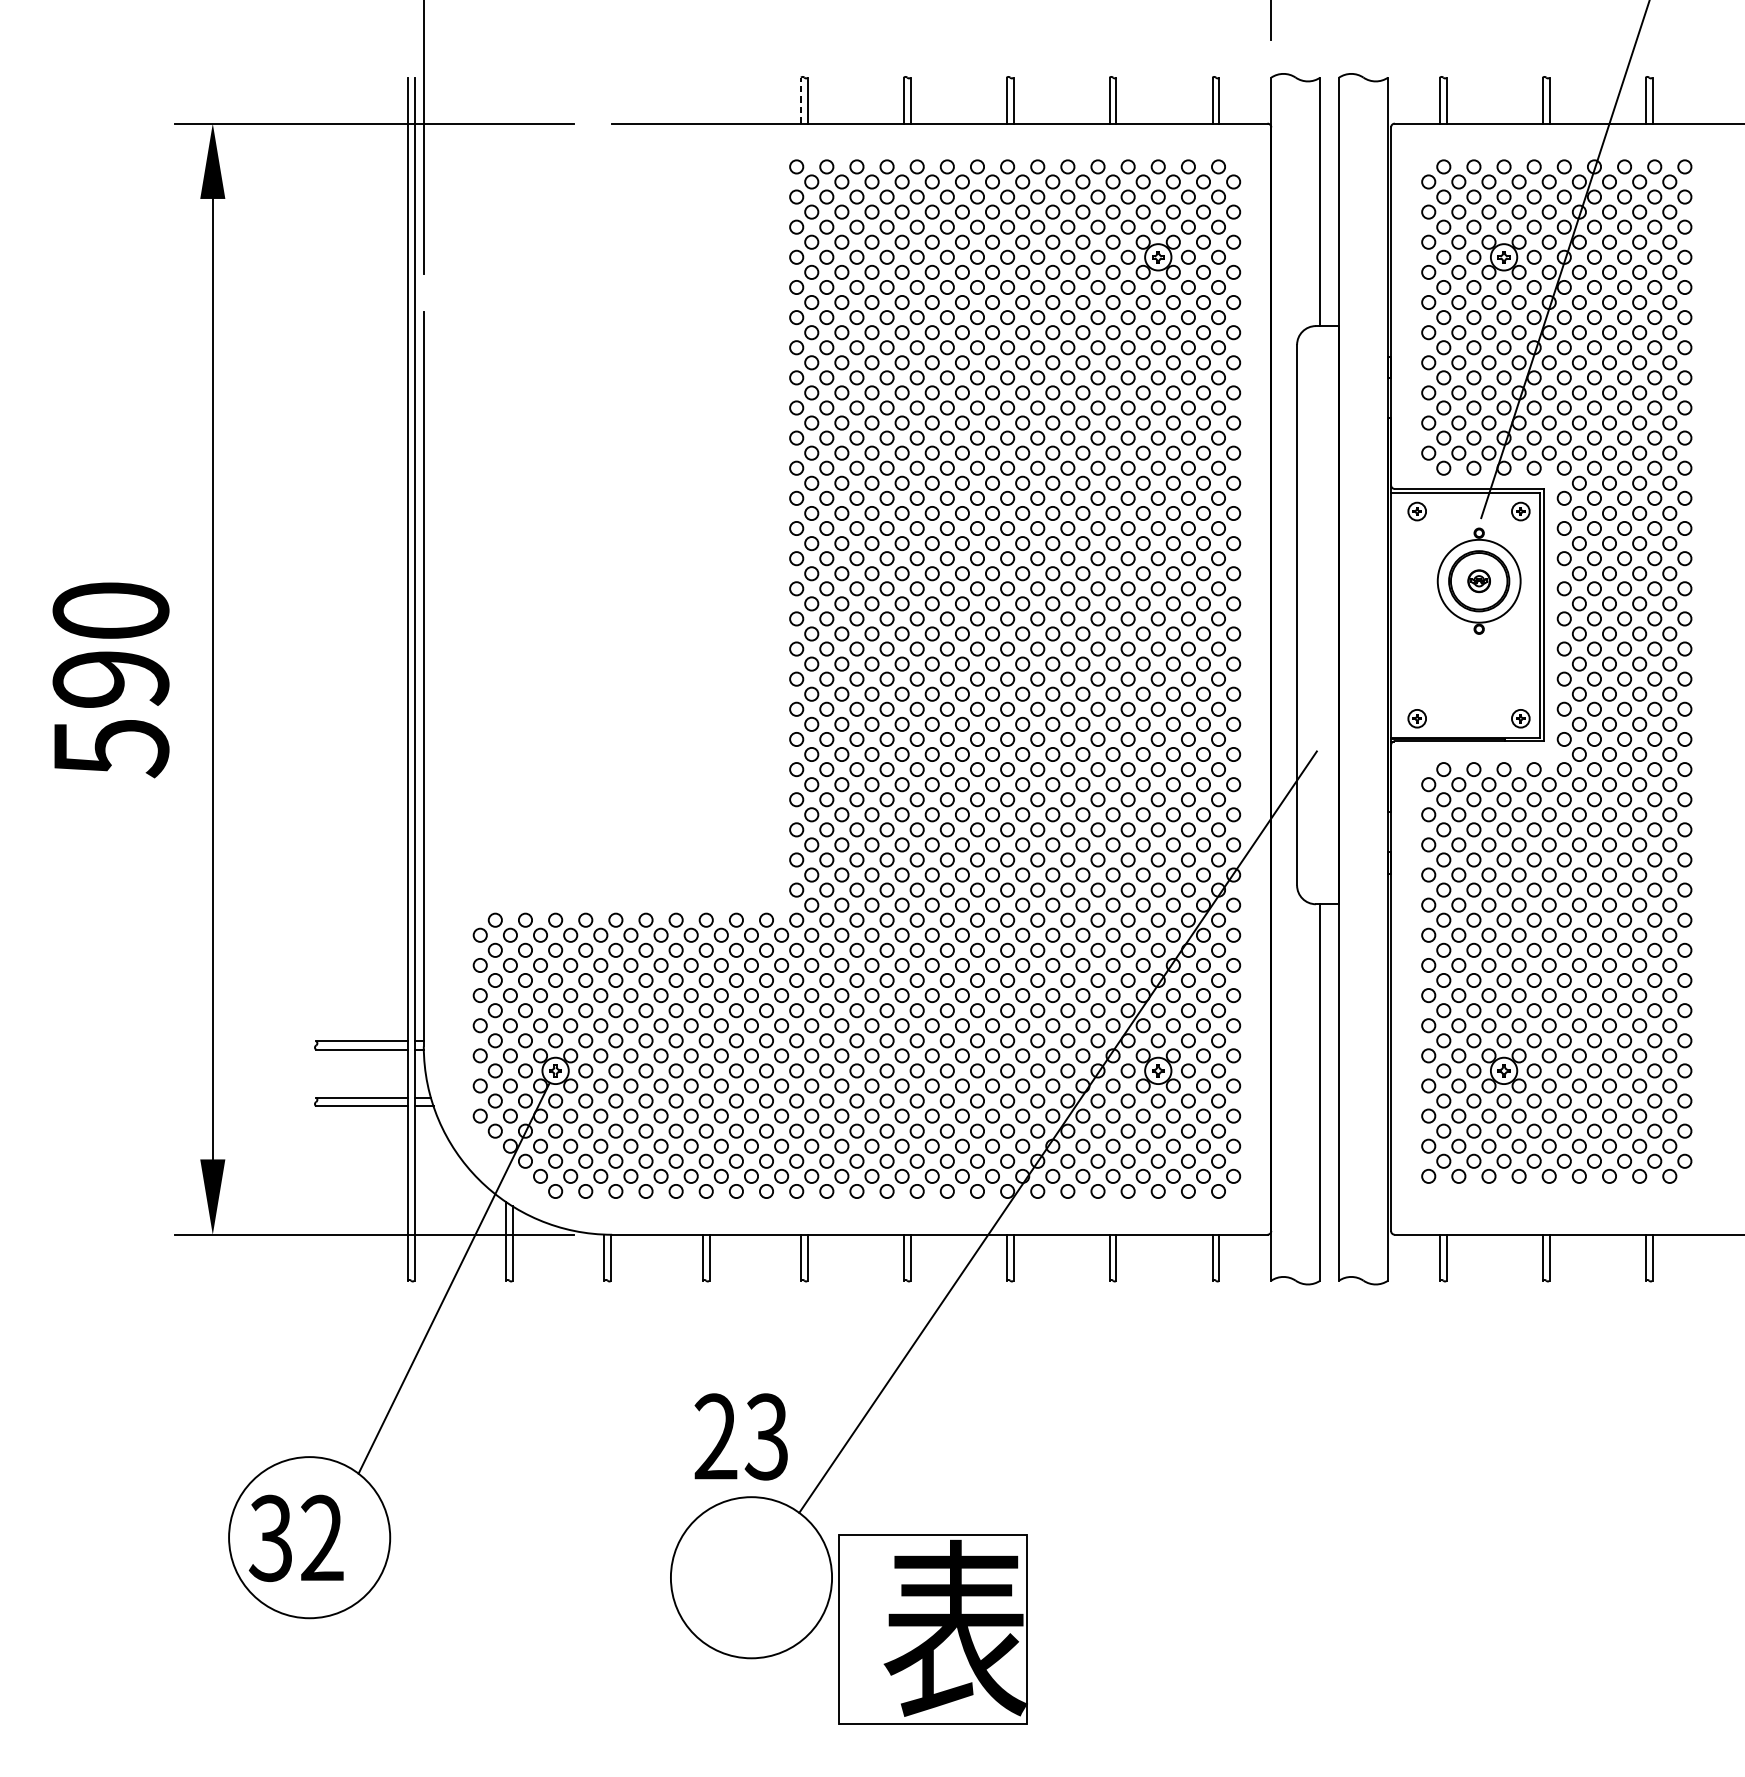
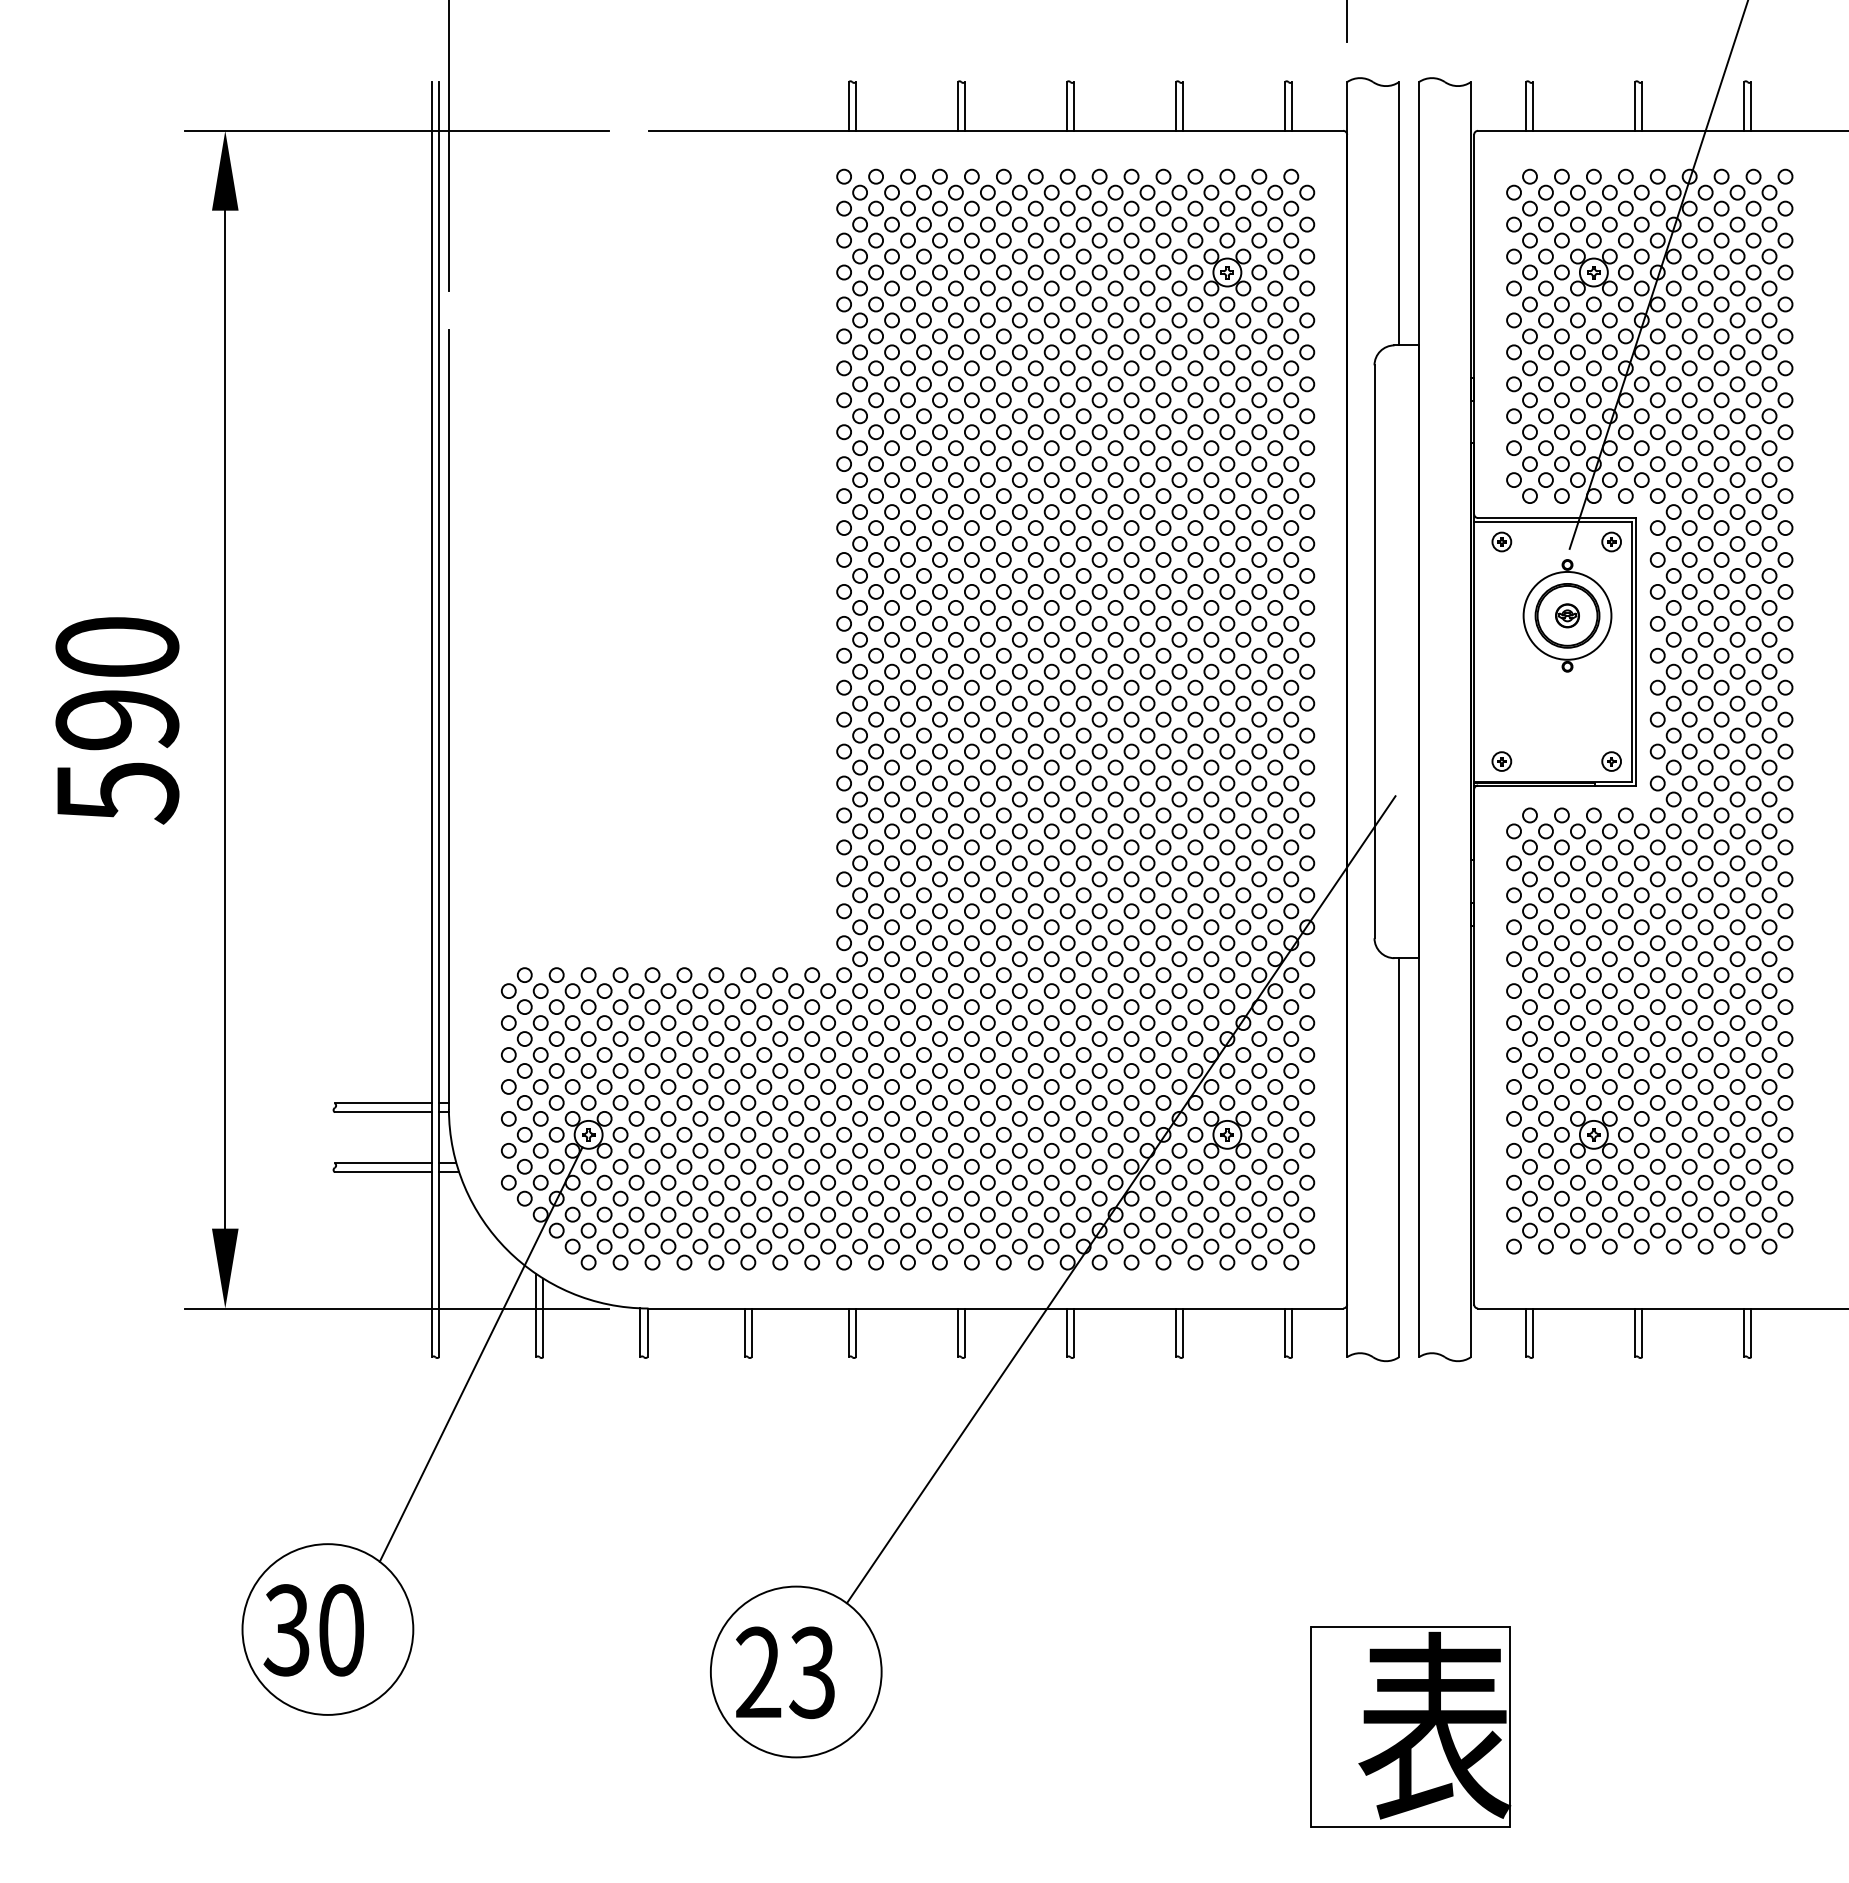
line: (800, 99) -> (848, 105), dashed -> solid
text: (741, 1436) -> (785, 1672), moved
text: (321, 1538) -> (340, 1630), 32 -> 30
part: (932, 1629) -> (1410, 1726), moved

